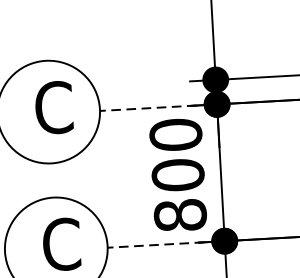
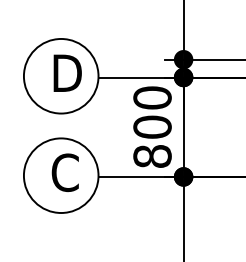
text: (55, 107) -> (66, 73), C -> D
line: (148, 108) -> (133, 77), dashed -> solid
line: (155, 244) -> (133, 176), dashed -> solid

